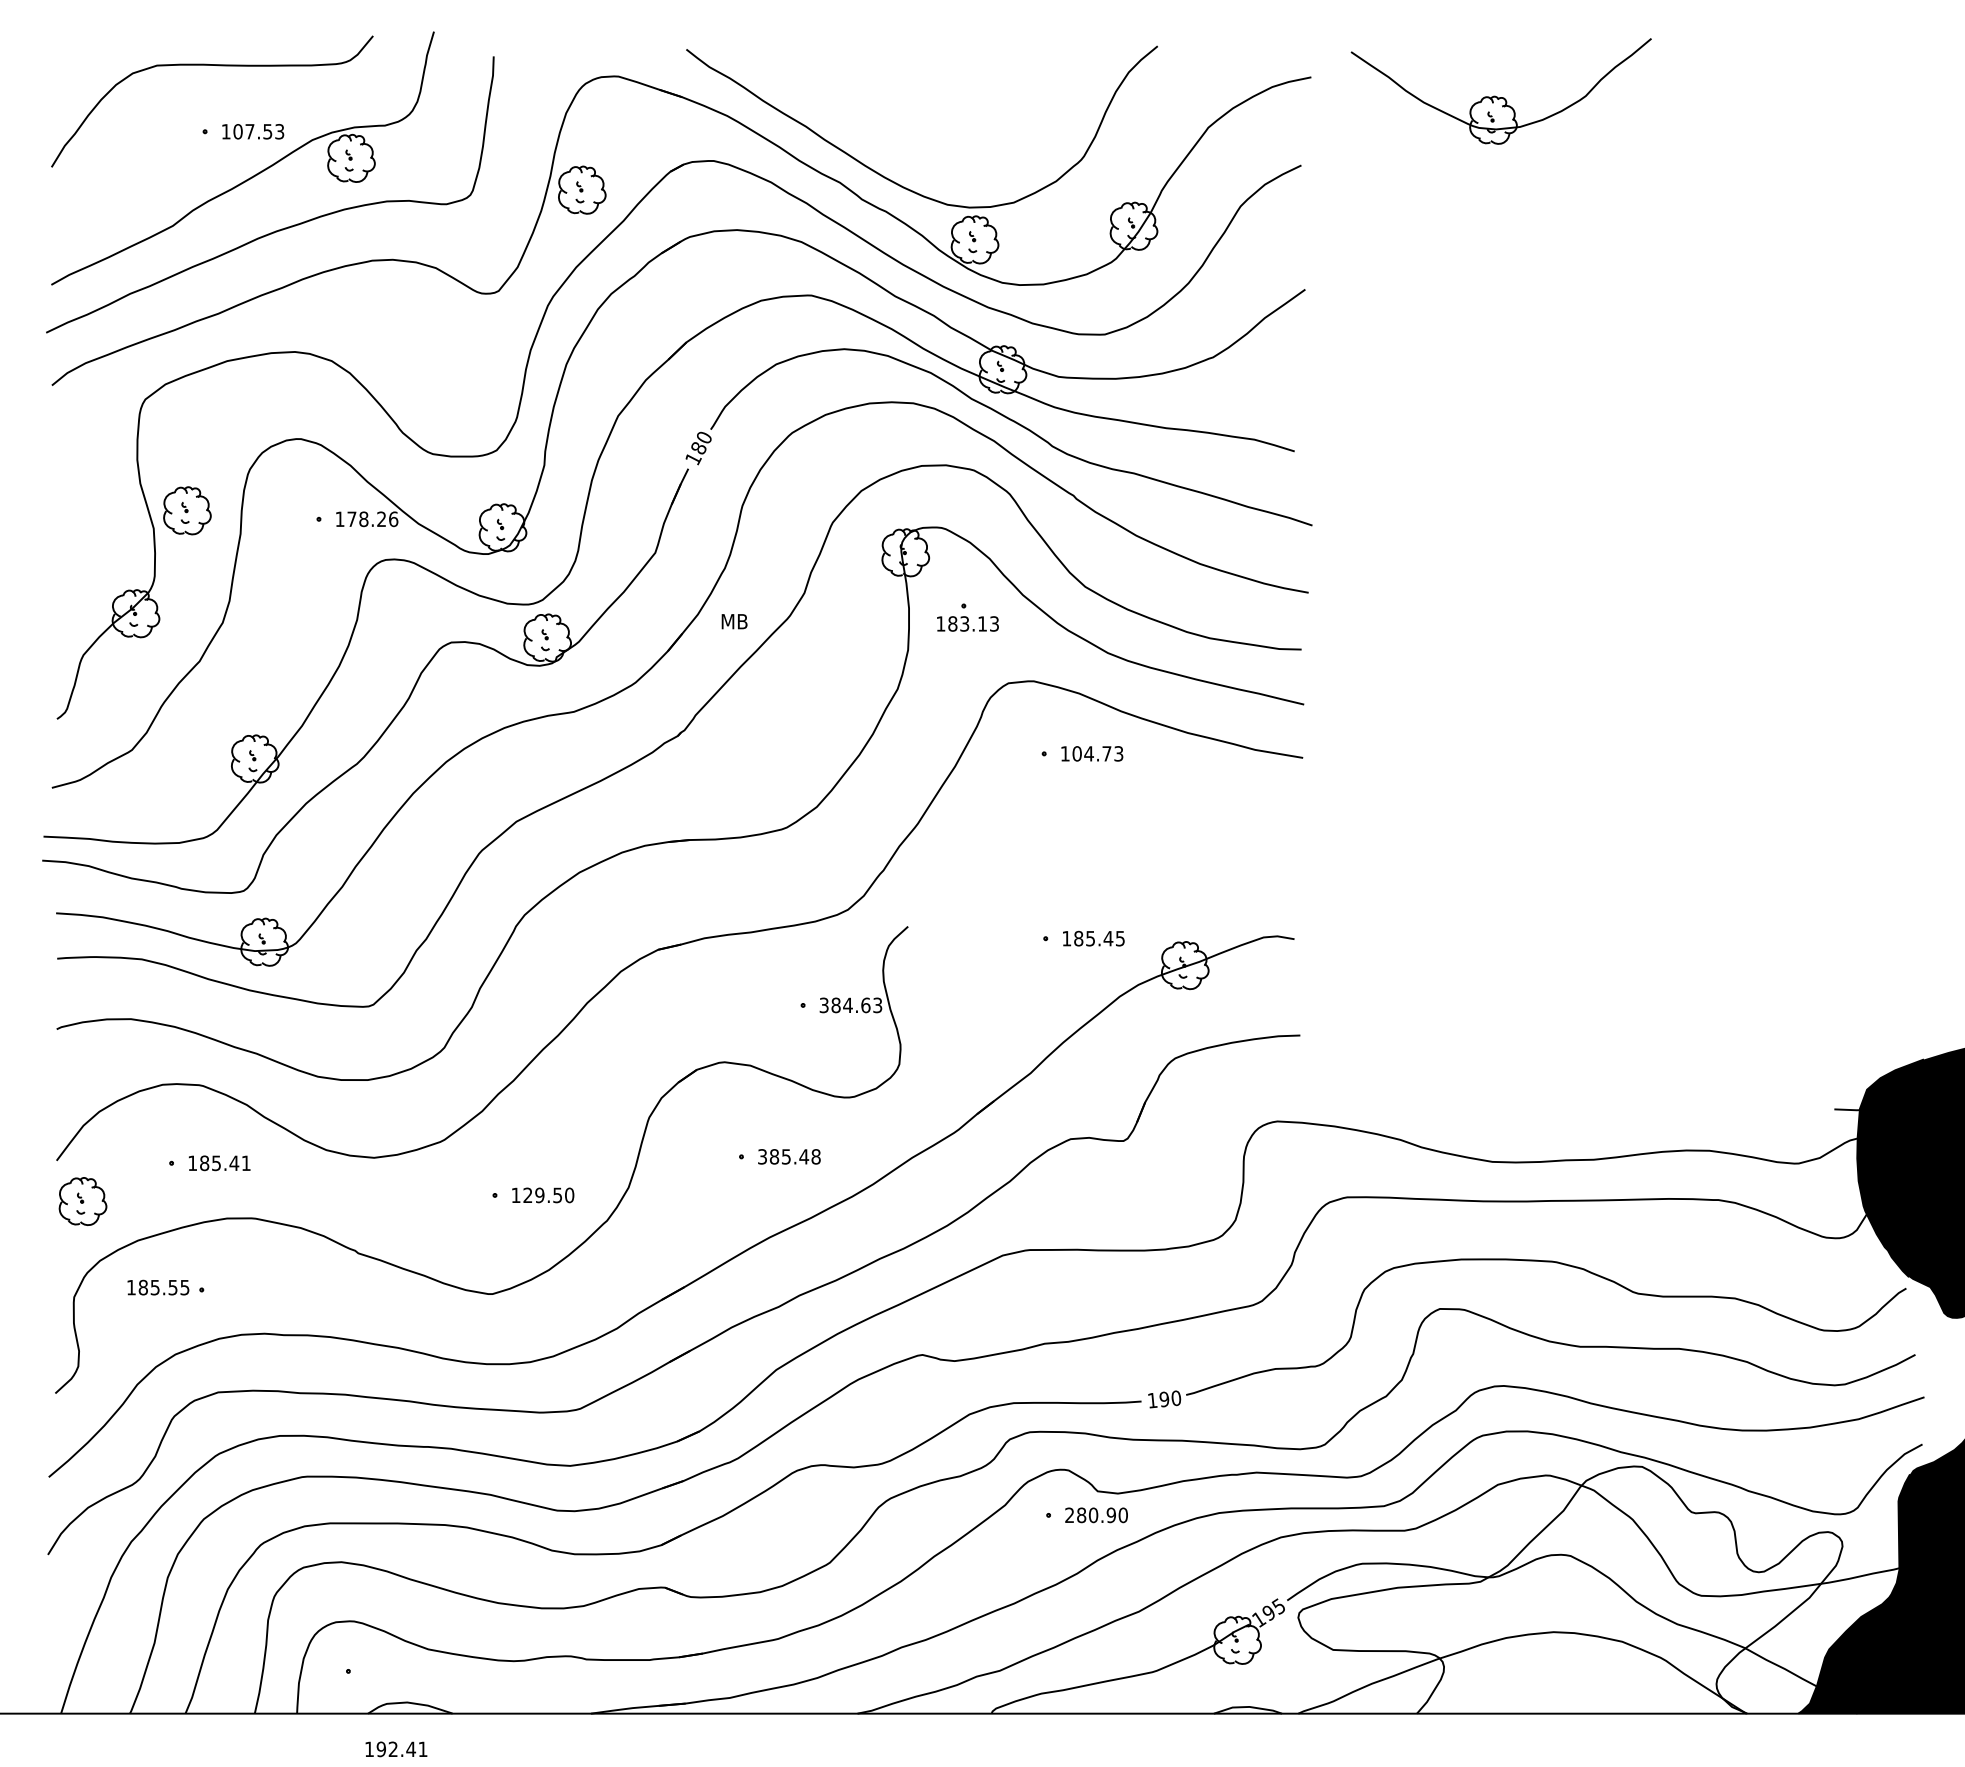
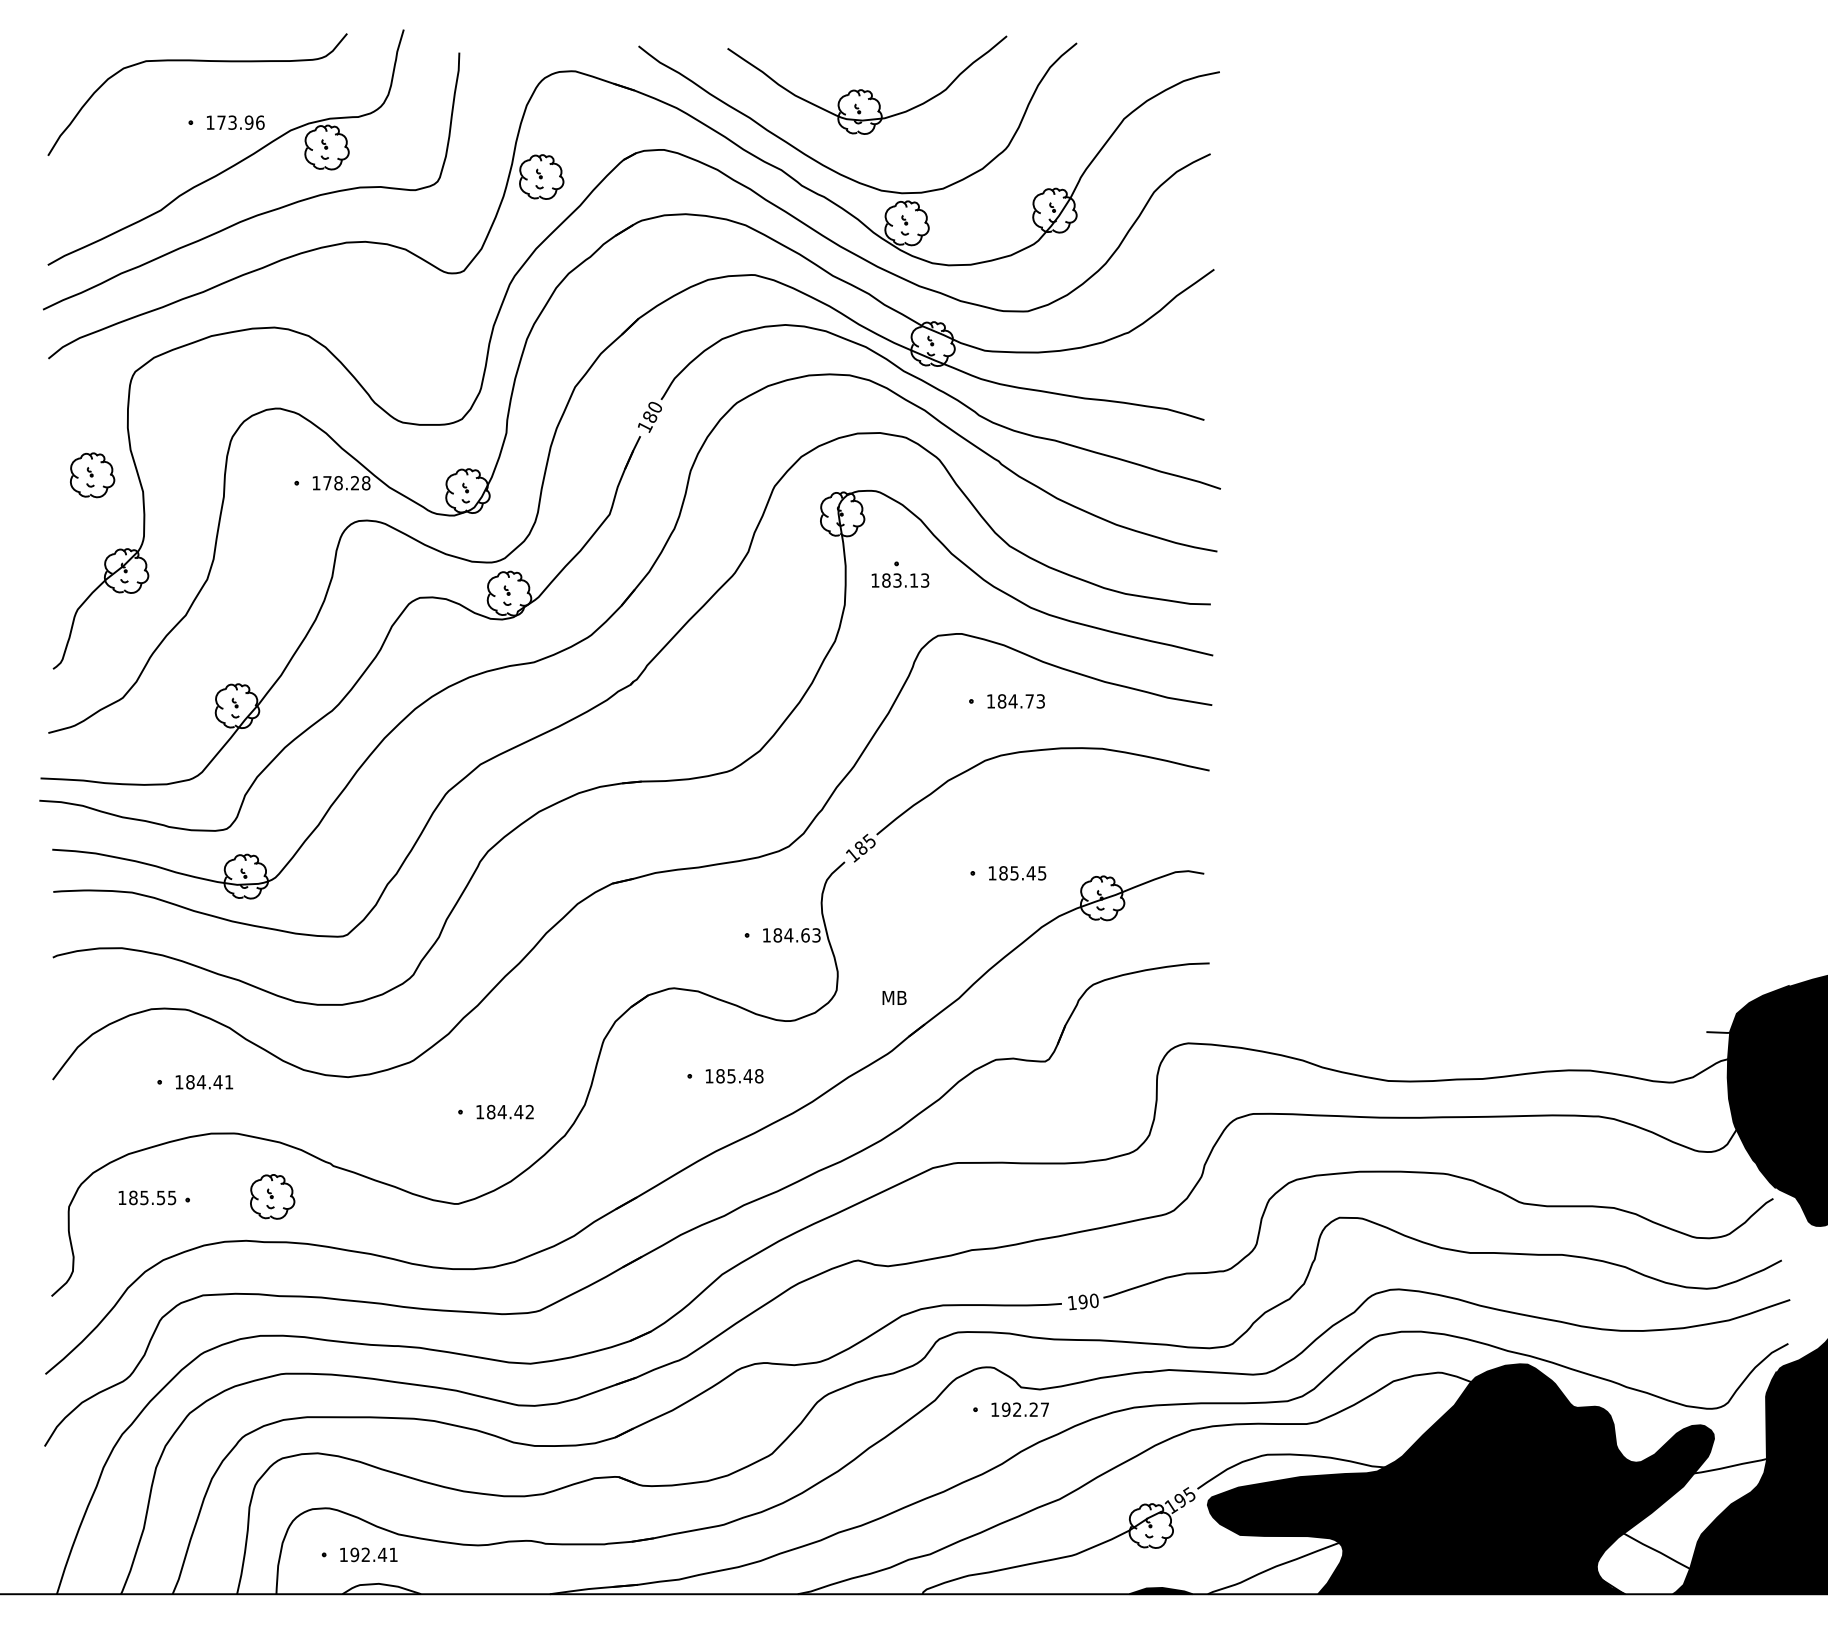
part: (1500, 91) -> (866, 85), moved
text: (258, 131) -> (240, 122), 107.53 -> 173.96
part: (187, 510) -> (92, 475), moved
text: (393, 518) -> (366, 482), 178.26 -> 178.28
text: (734, 621) -> (894, 997), moved
text: (1076, 753) -> (1001, 701), 104.73 -> 184.73
part: (1098, 809) -> (1021, 753), added
text: (823, 1005) -> (766, 935), 384.63 -> 184.63
text: (762, 1156) -> (709, 1075), 385.48 -> 185.48
text: (216, 1163) -> (201, 1082), 185.41 -> 184.41
text: (548, 1195) -> (510, 1112), 129.50 -> 184.42
part: (82, 1201) -> (272, 1196), moved
text: (1096, 1515) -> (1020, 1409), 280.90 -> 192.27
fill: (1570, 1589) -> (1460, 1478), added
fill: (1247, 1709) -> (1160, 1590), added
text: (396, 1749) -> (368, 1554), moved

